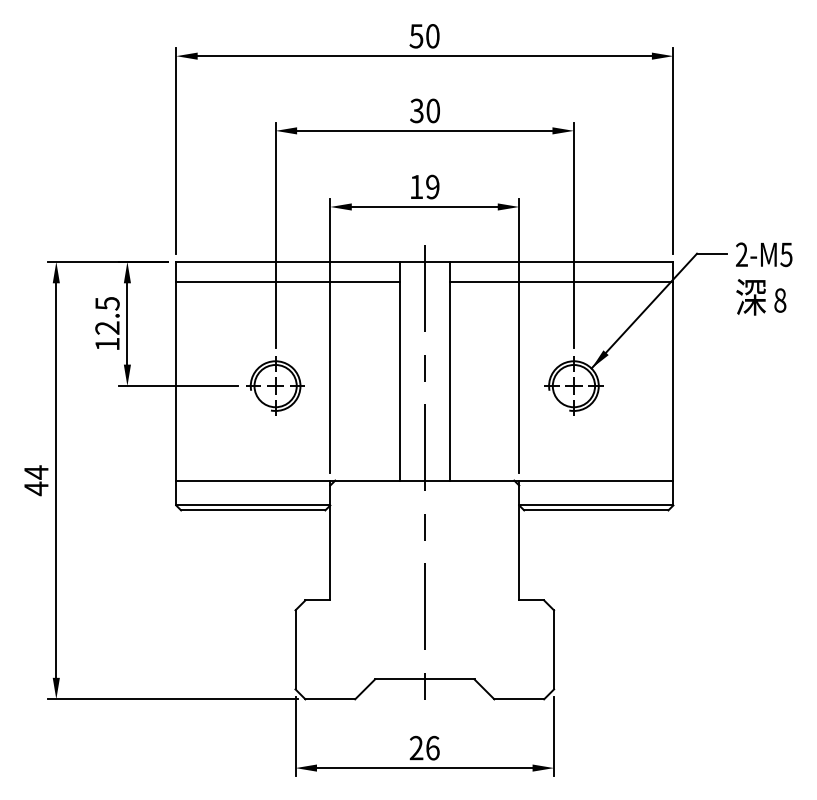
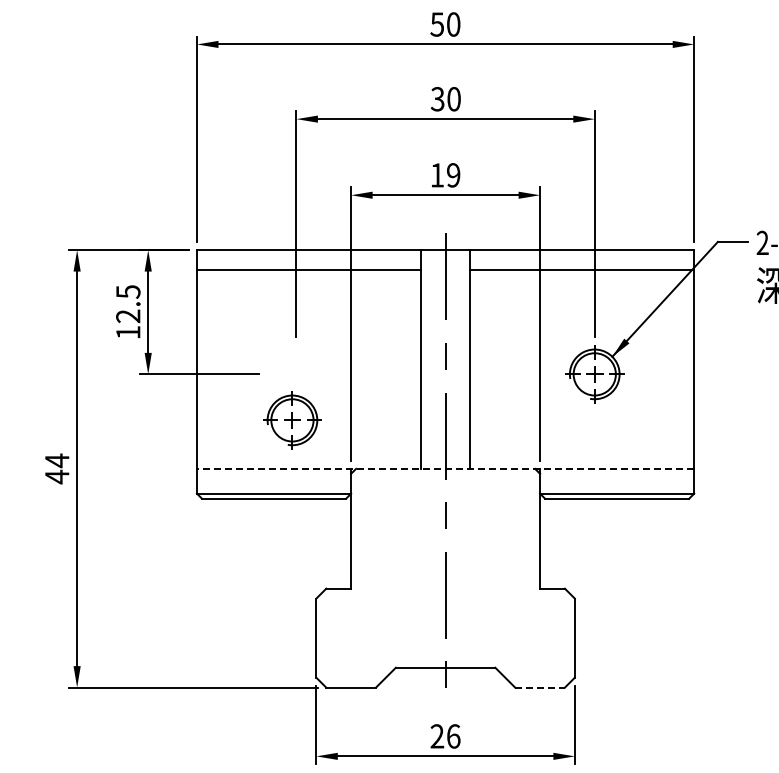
part: (275, 385) -> (292, 419), moved
line: (424, 480) -> (445, 468), solid -> dashed
line: (519, 699) -> (540, 687), solid -> dashed

